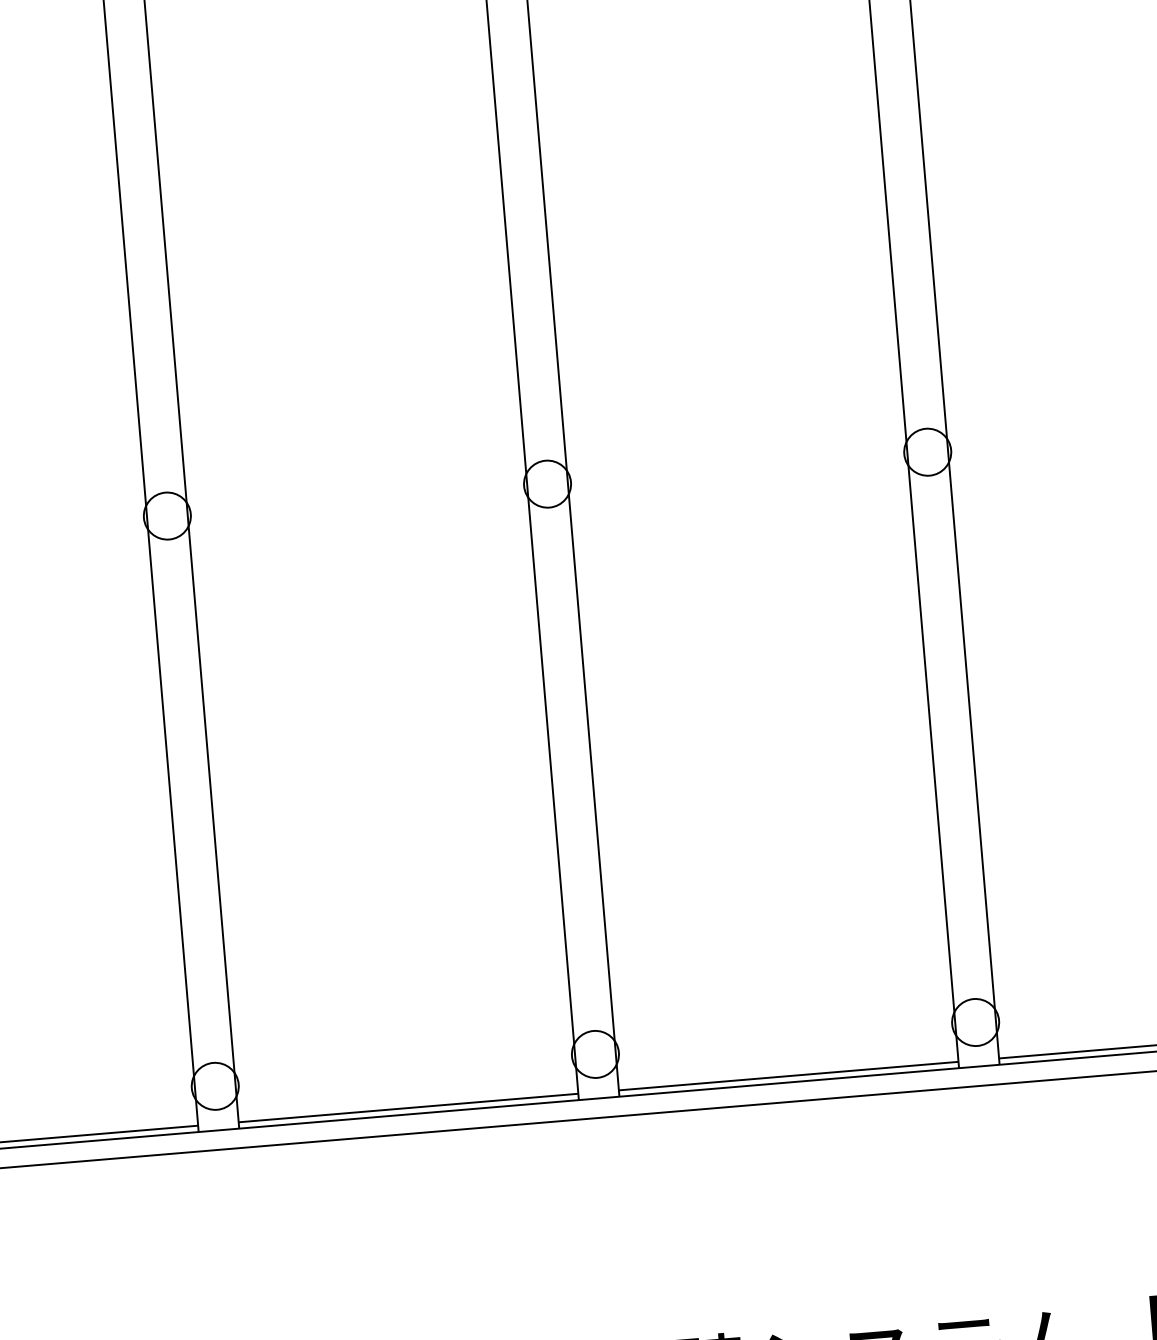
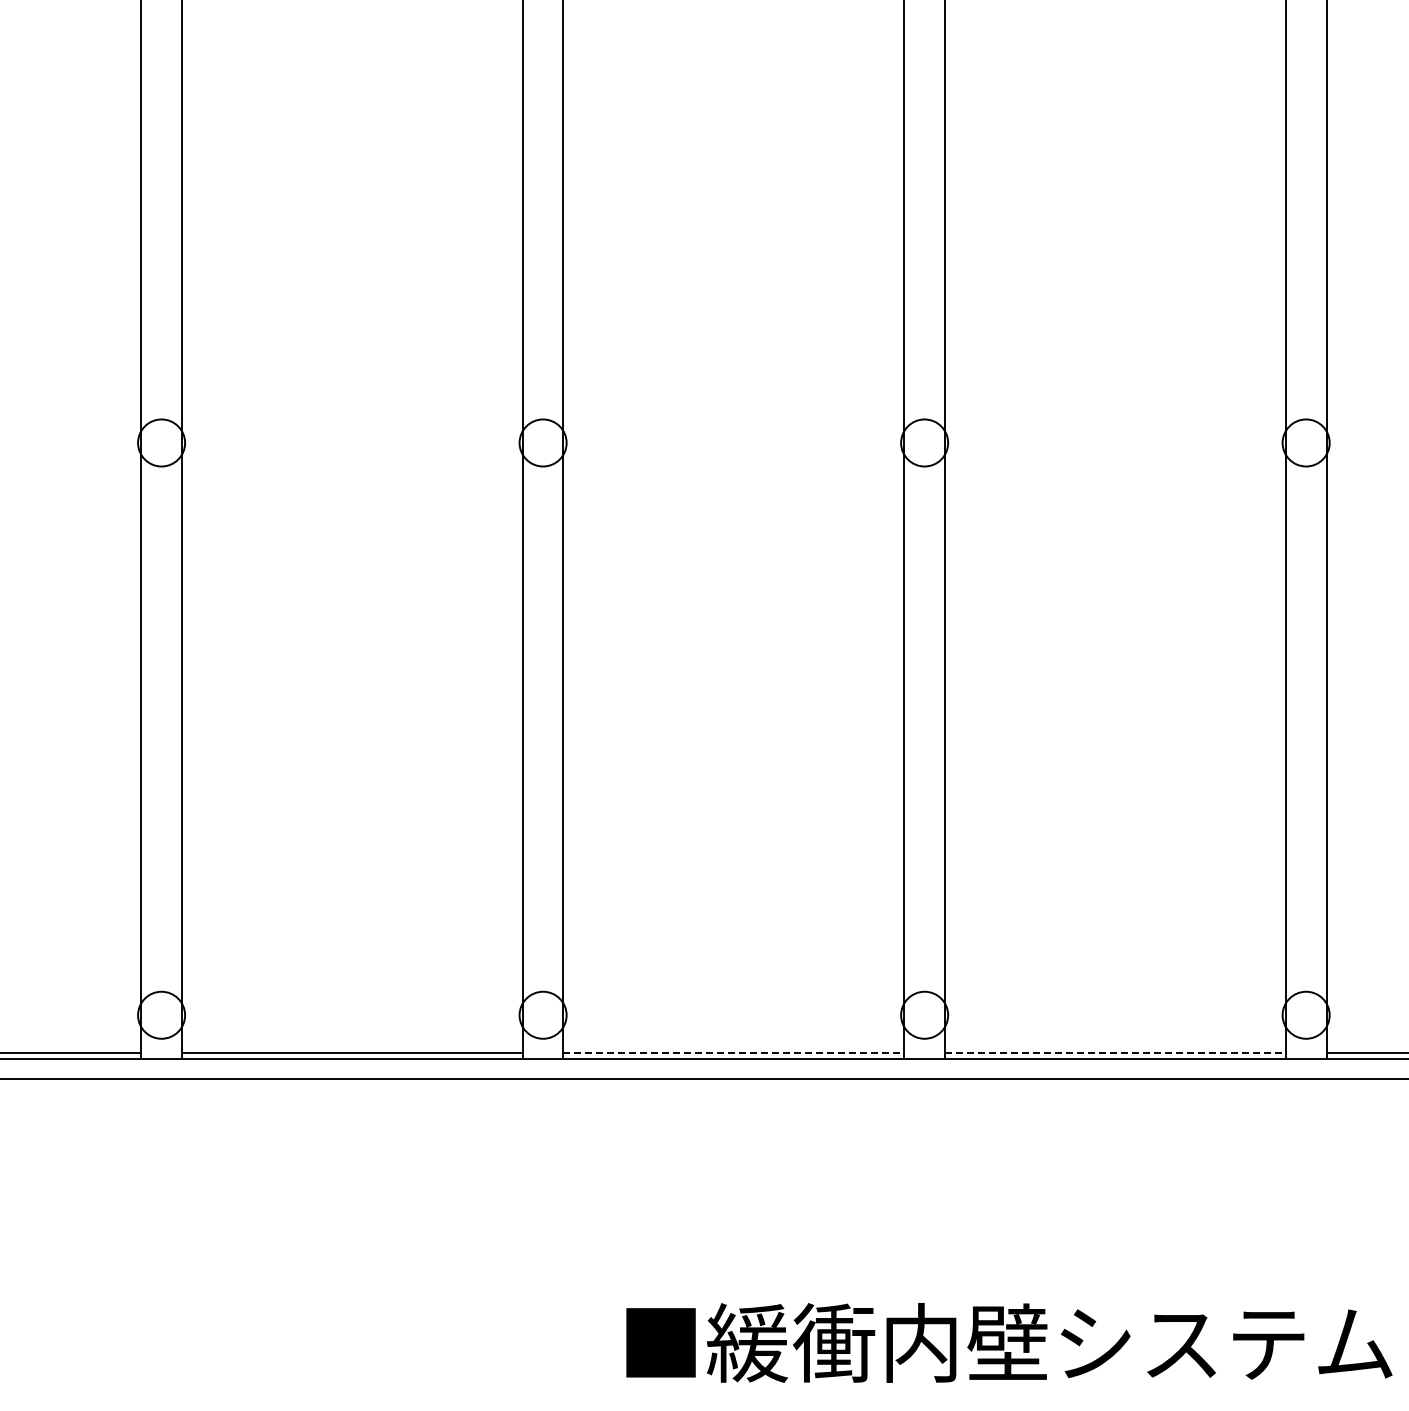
line: (788, 1076) -> (1115, 1053), solid -> dashed
line: (409, 1108) -> (734, 1053), solid -> dashed

